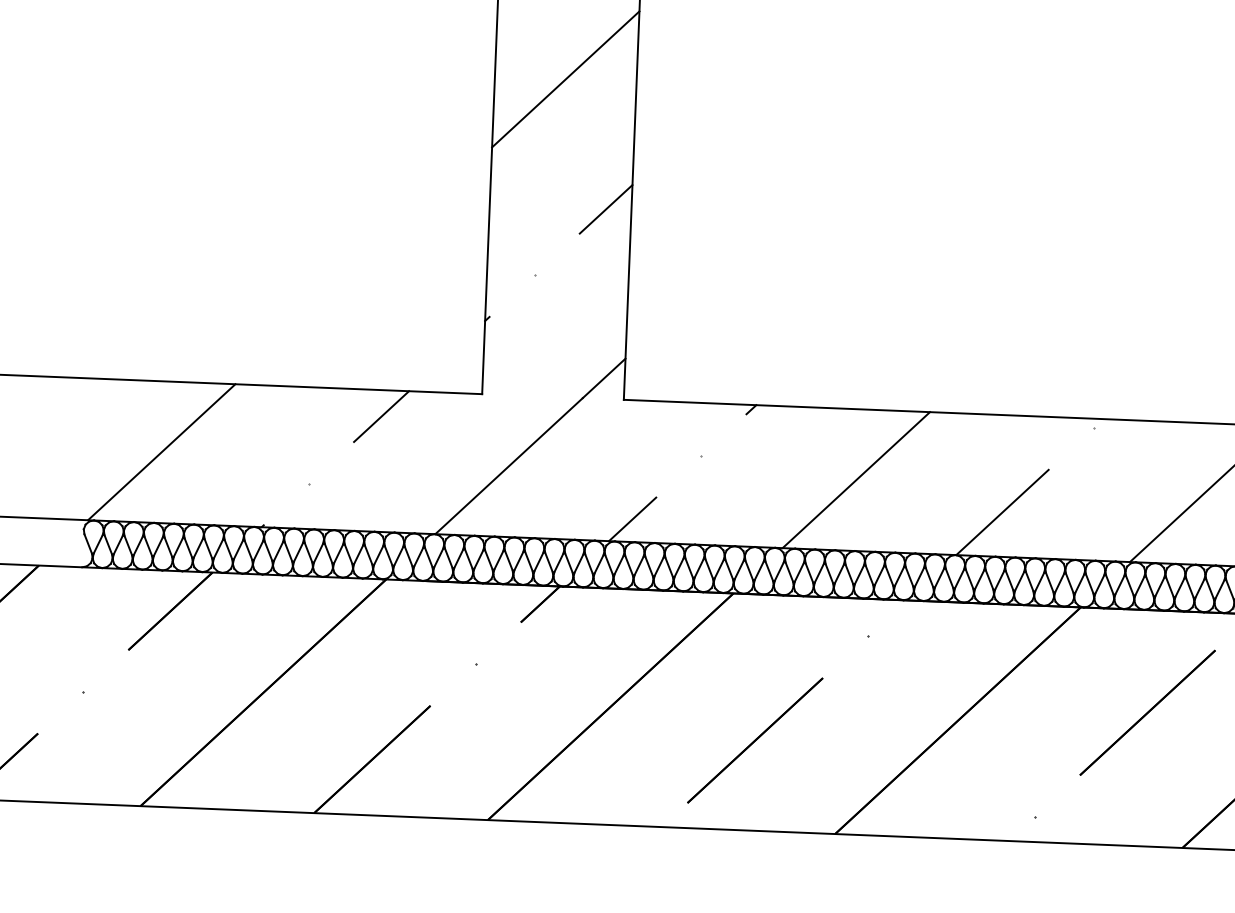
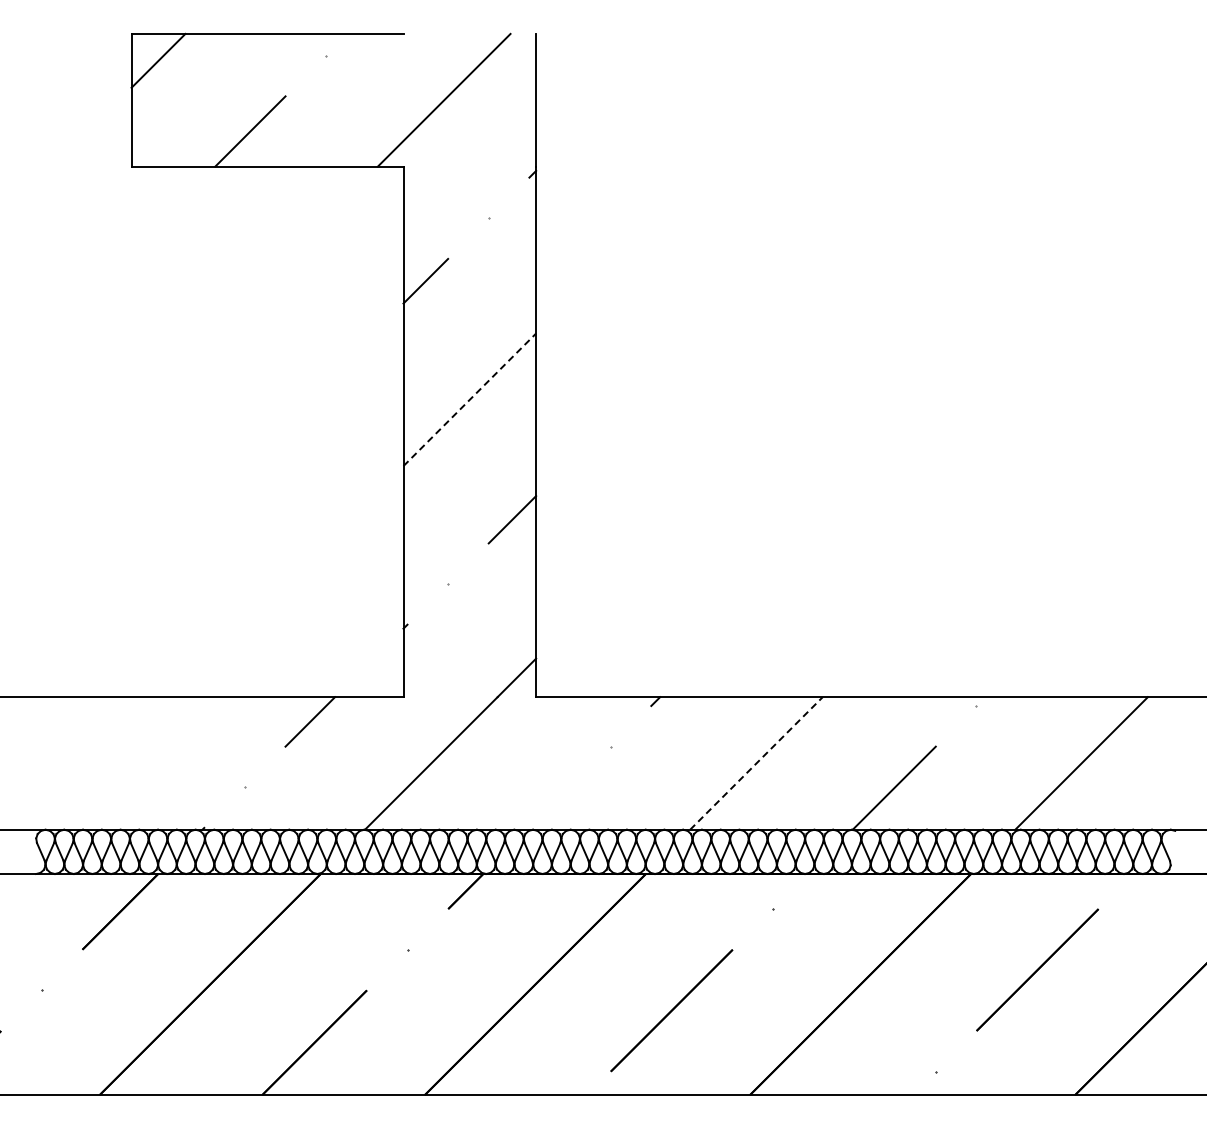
line: (565, 79) -> (469, 399), solid -> dashed
line: (161, 452) -> (105, 763), removed
line: (856, 480) -> (756, 763), solid -> dashed
line: (632, 519) -> (548, 808), removed

